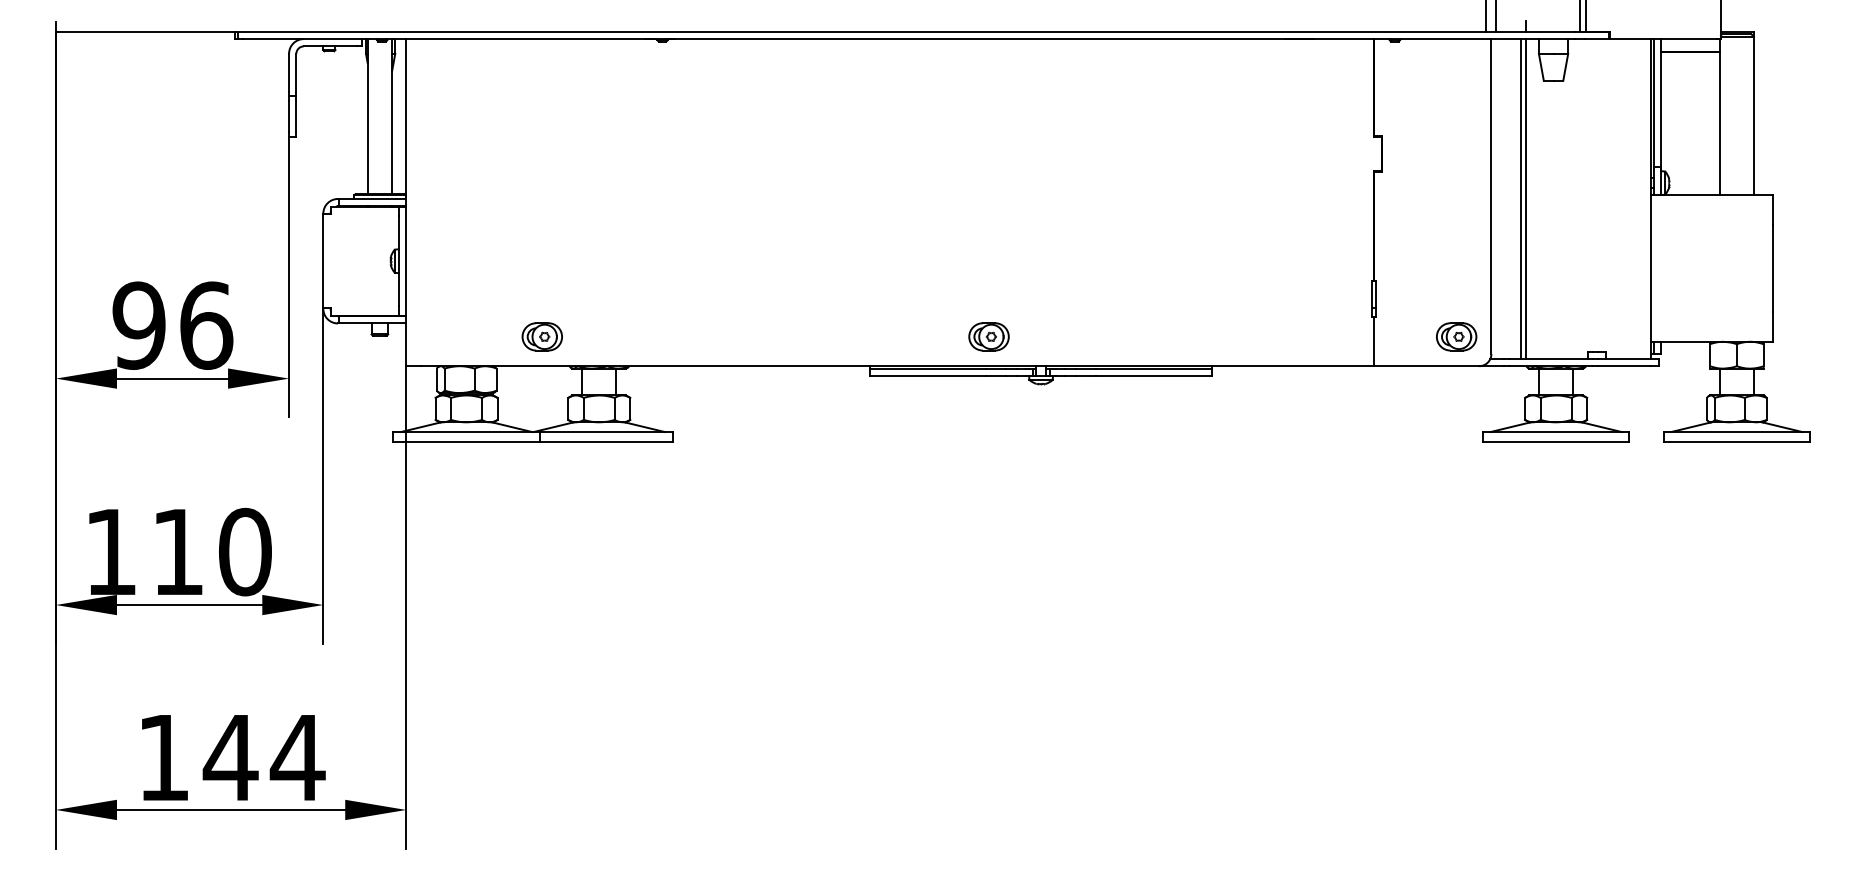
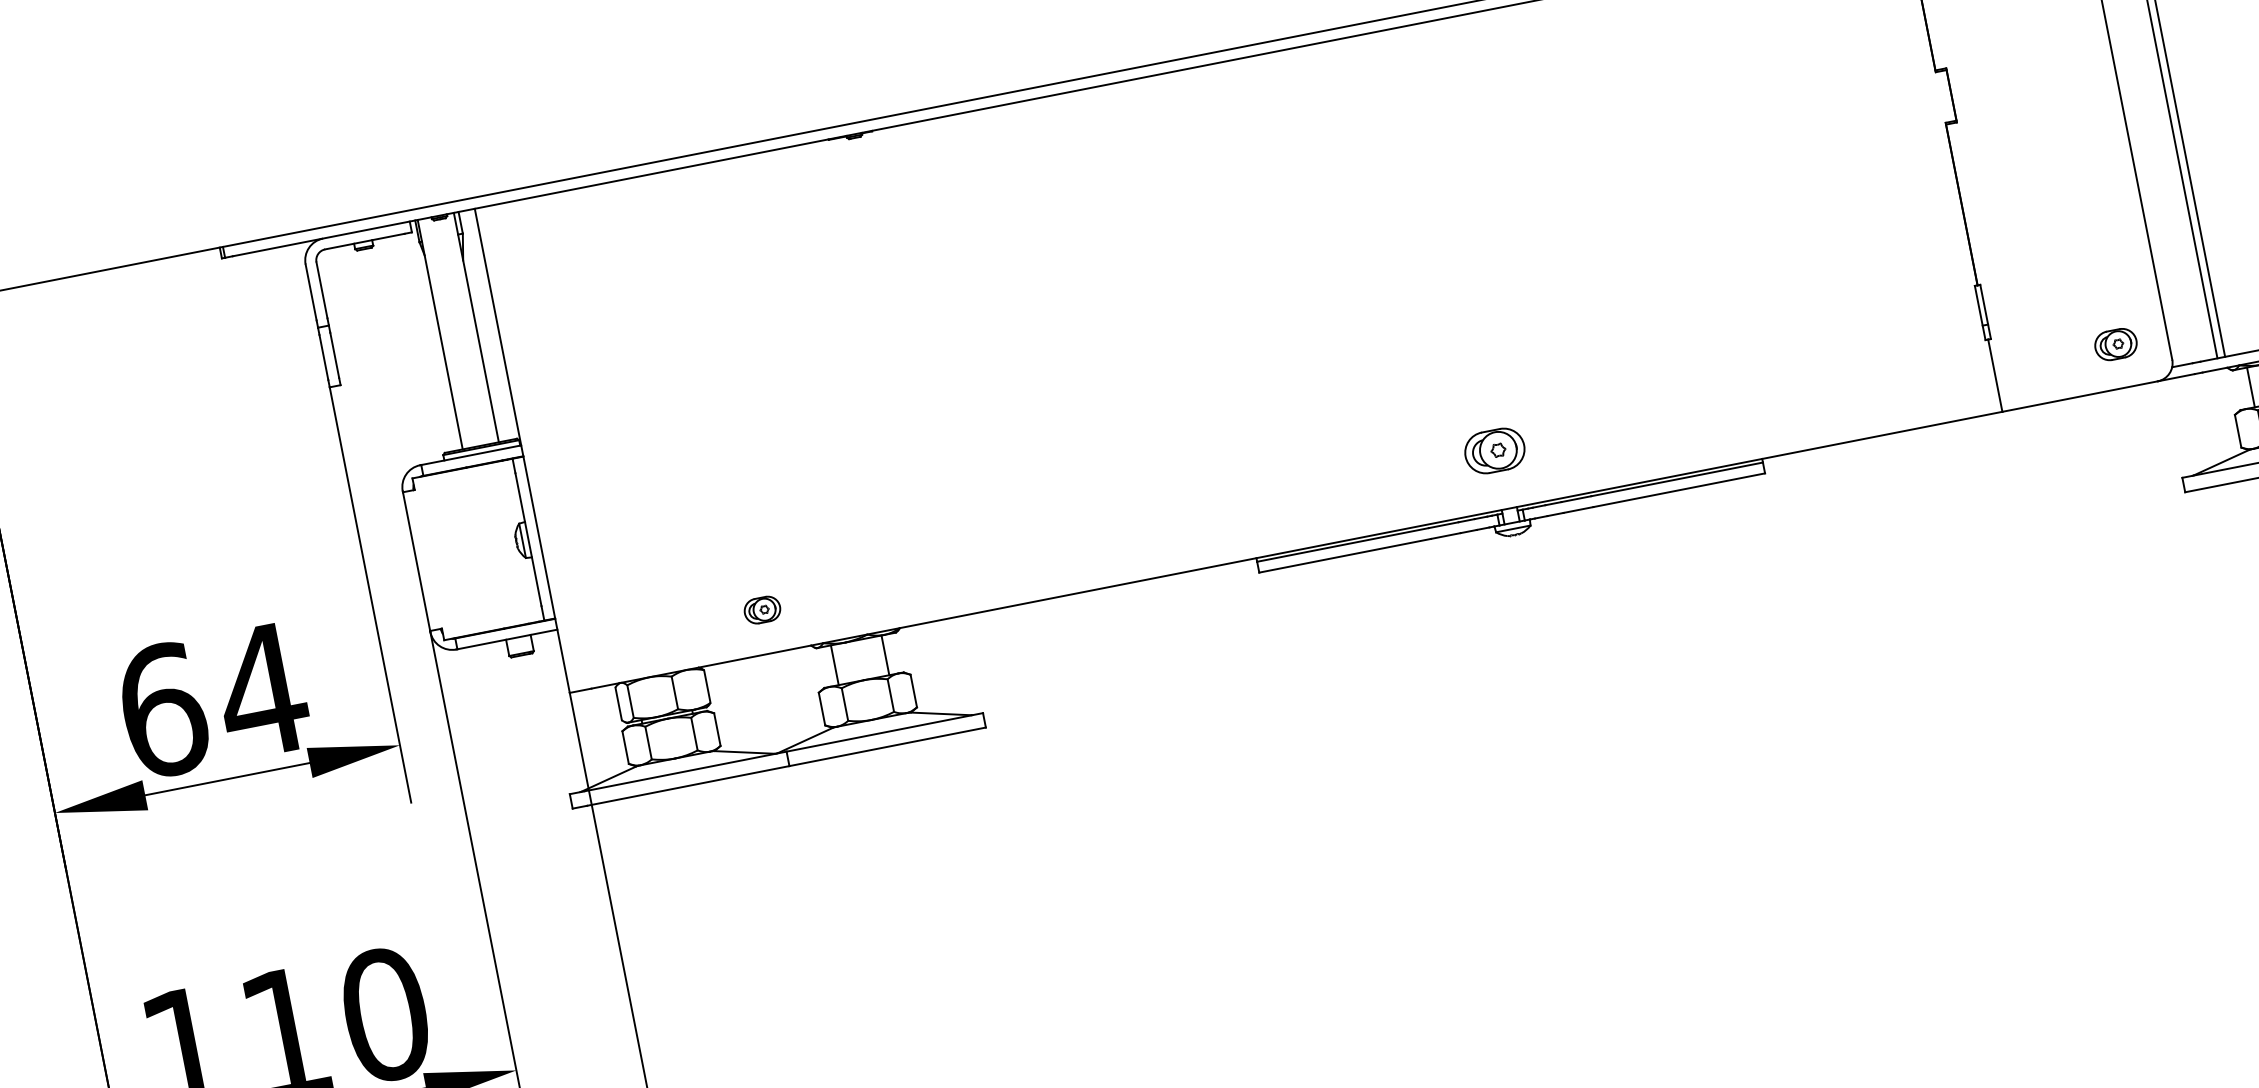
text: (173, 325) -> (213, 700), 96 -> 64
part: (541, 336) -> (761, 609), size x0.6
part: (988, 336) -> (1493, 450), moved
part: (1456, 336) -> (2115, 343), size x0.7

